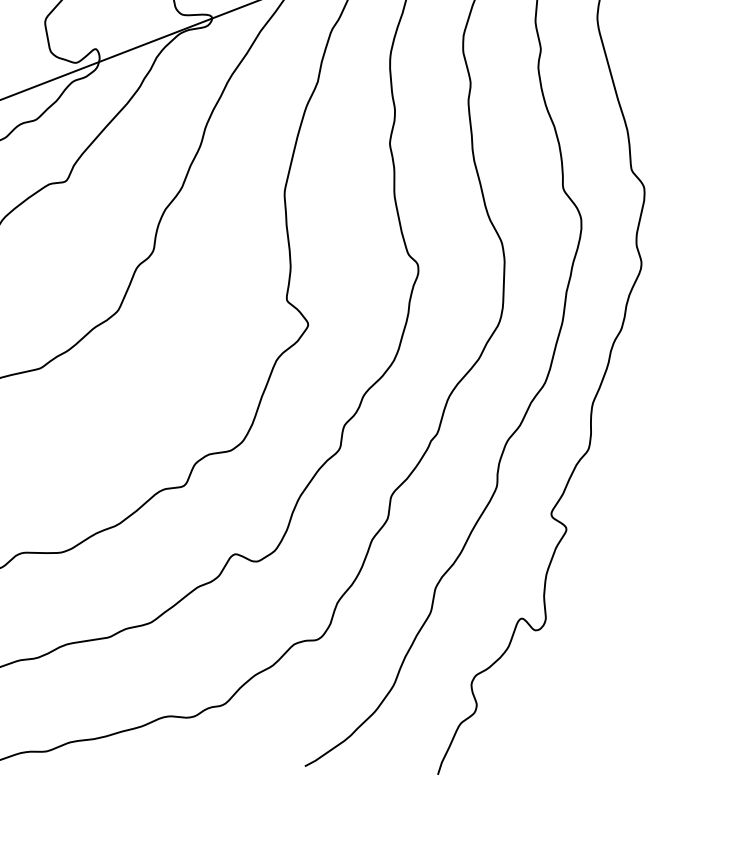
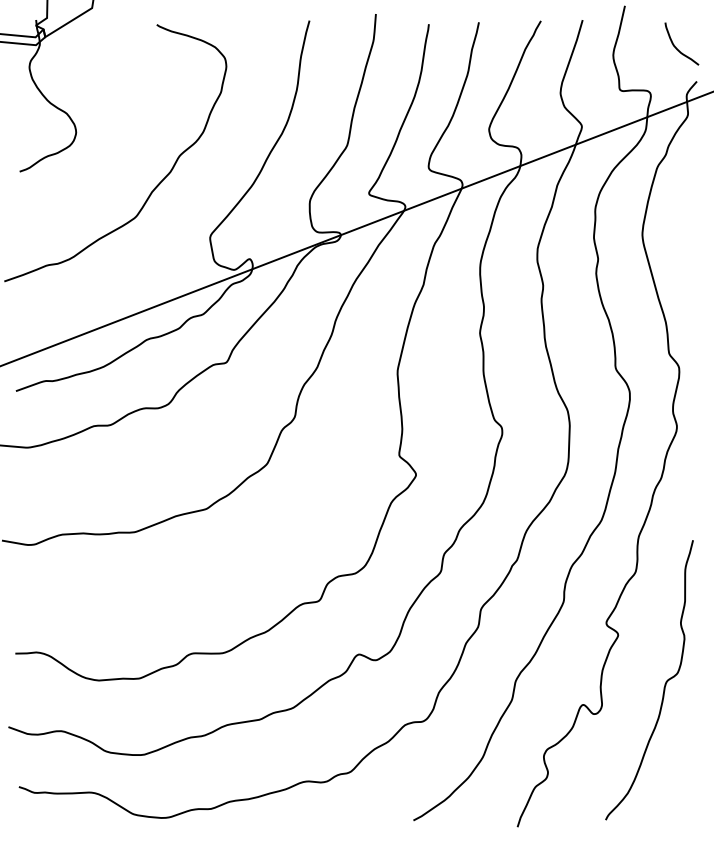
curve: (625, 592) -> (664, 684), added

